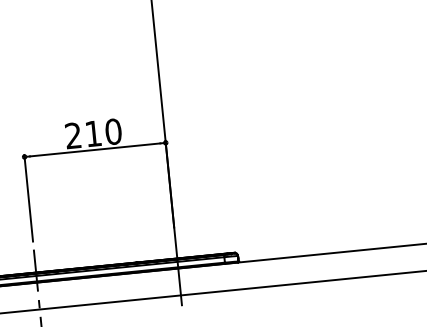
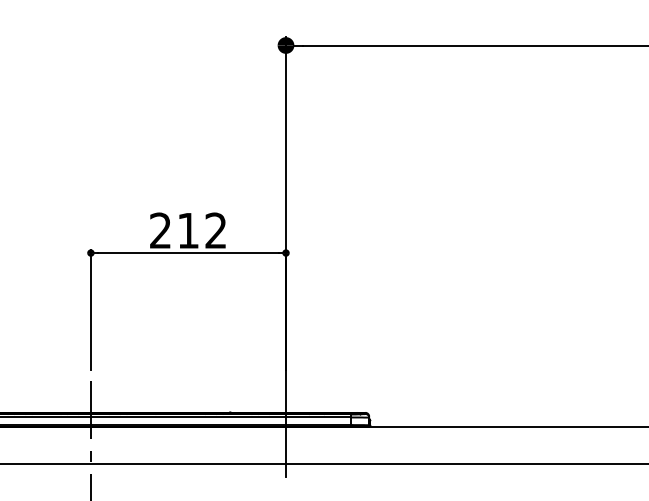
text: (113, 131) -> (216, 230), 210 -> 212

